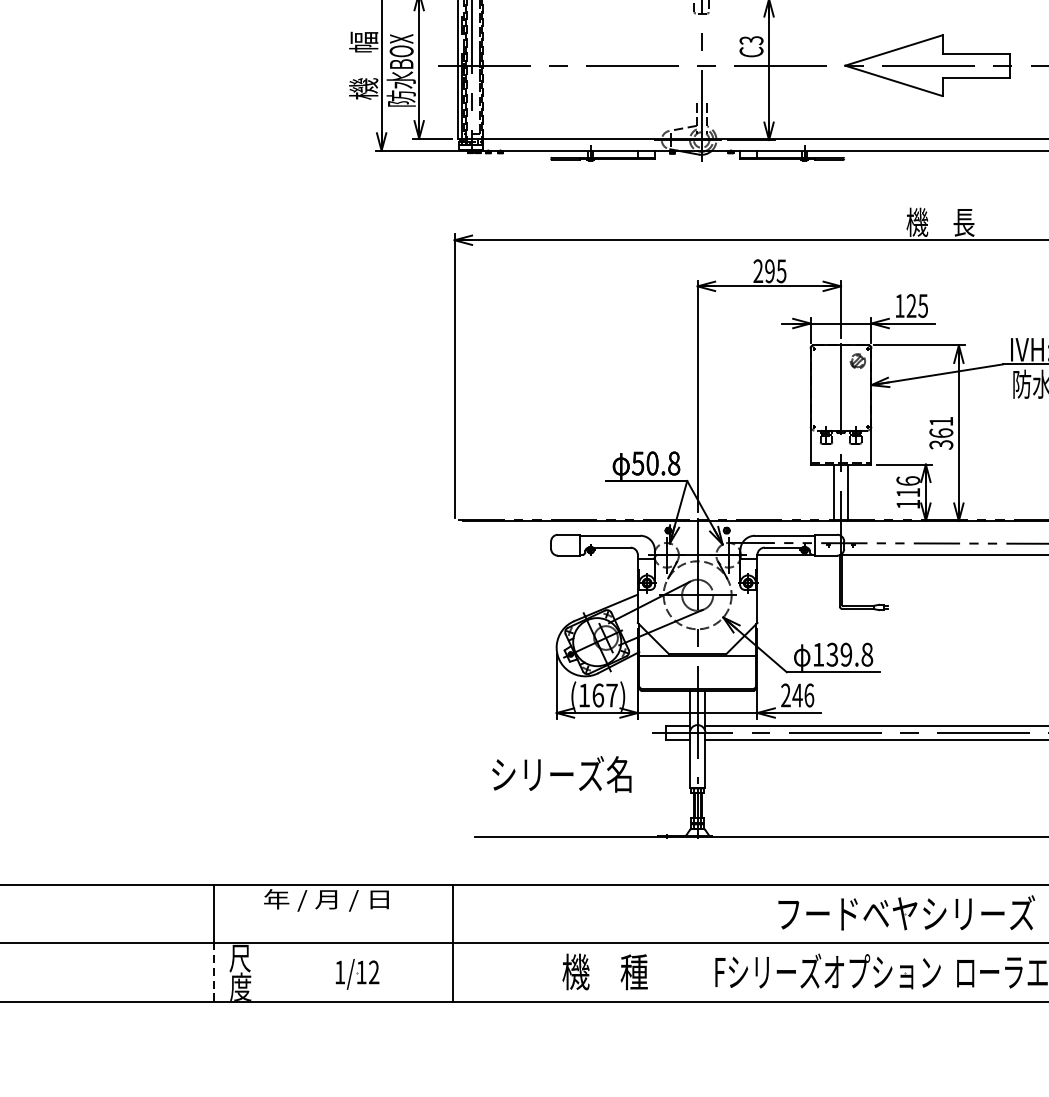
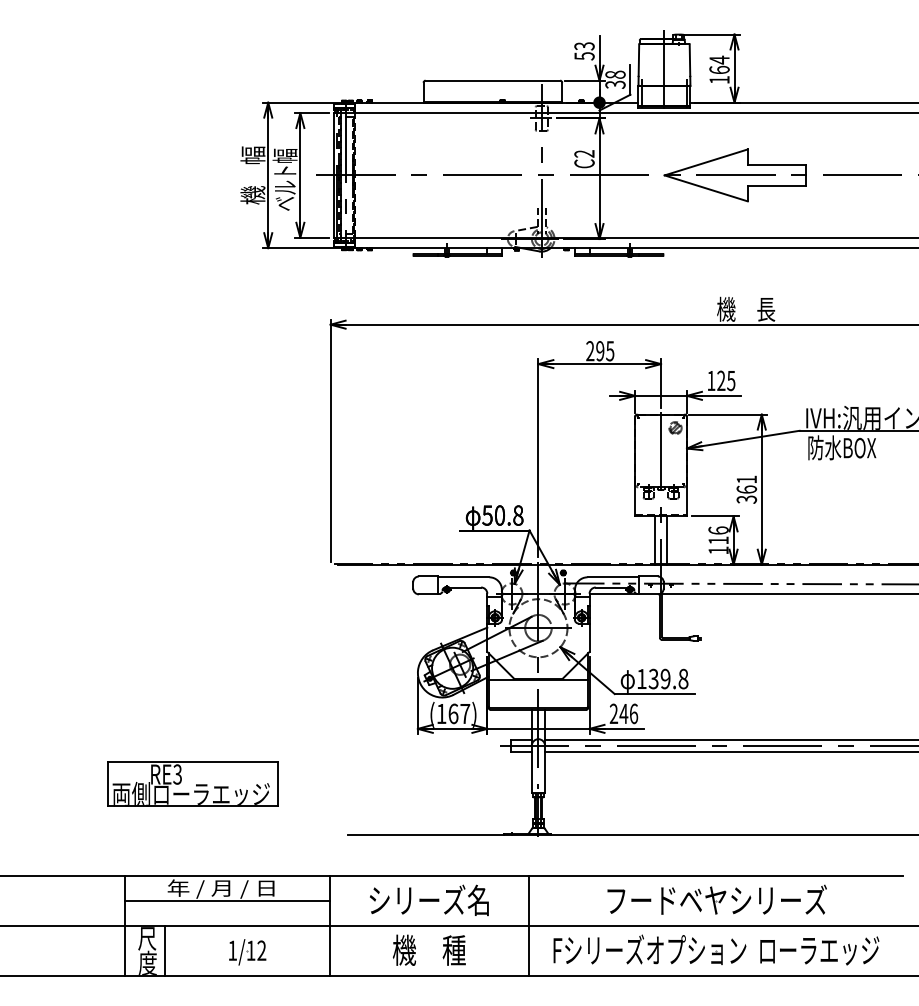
text: (751, 40) -> (584, 153), C3 -> C2
text: (400, 70) -> (284, 179), 防水BOX -> ベルト幅
text: (562, 774) -> (429, 900), moved
part: (293, 776) -> (192, 783), added
line: (333, 913) -> (227, 900), added
line: (687, 942) -> (529, 925), added
text: (605, 971) -> (429, 949), moved
line: (214, 972) -> (125, 950), dashed -> solid
line: (261, 972) -> (165, 950), added

